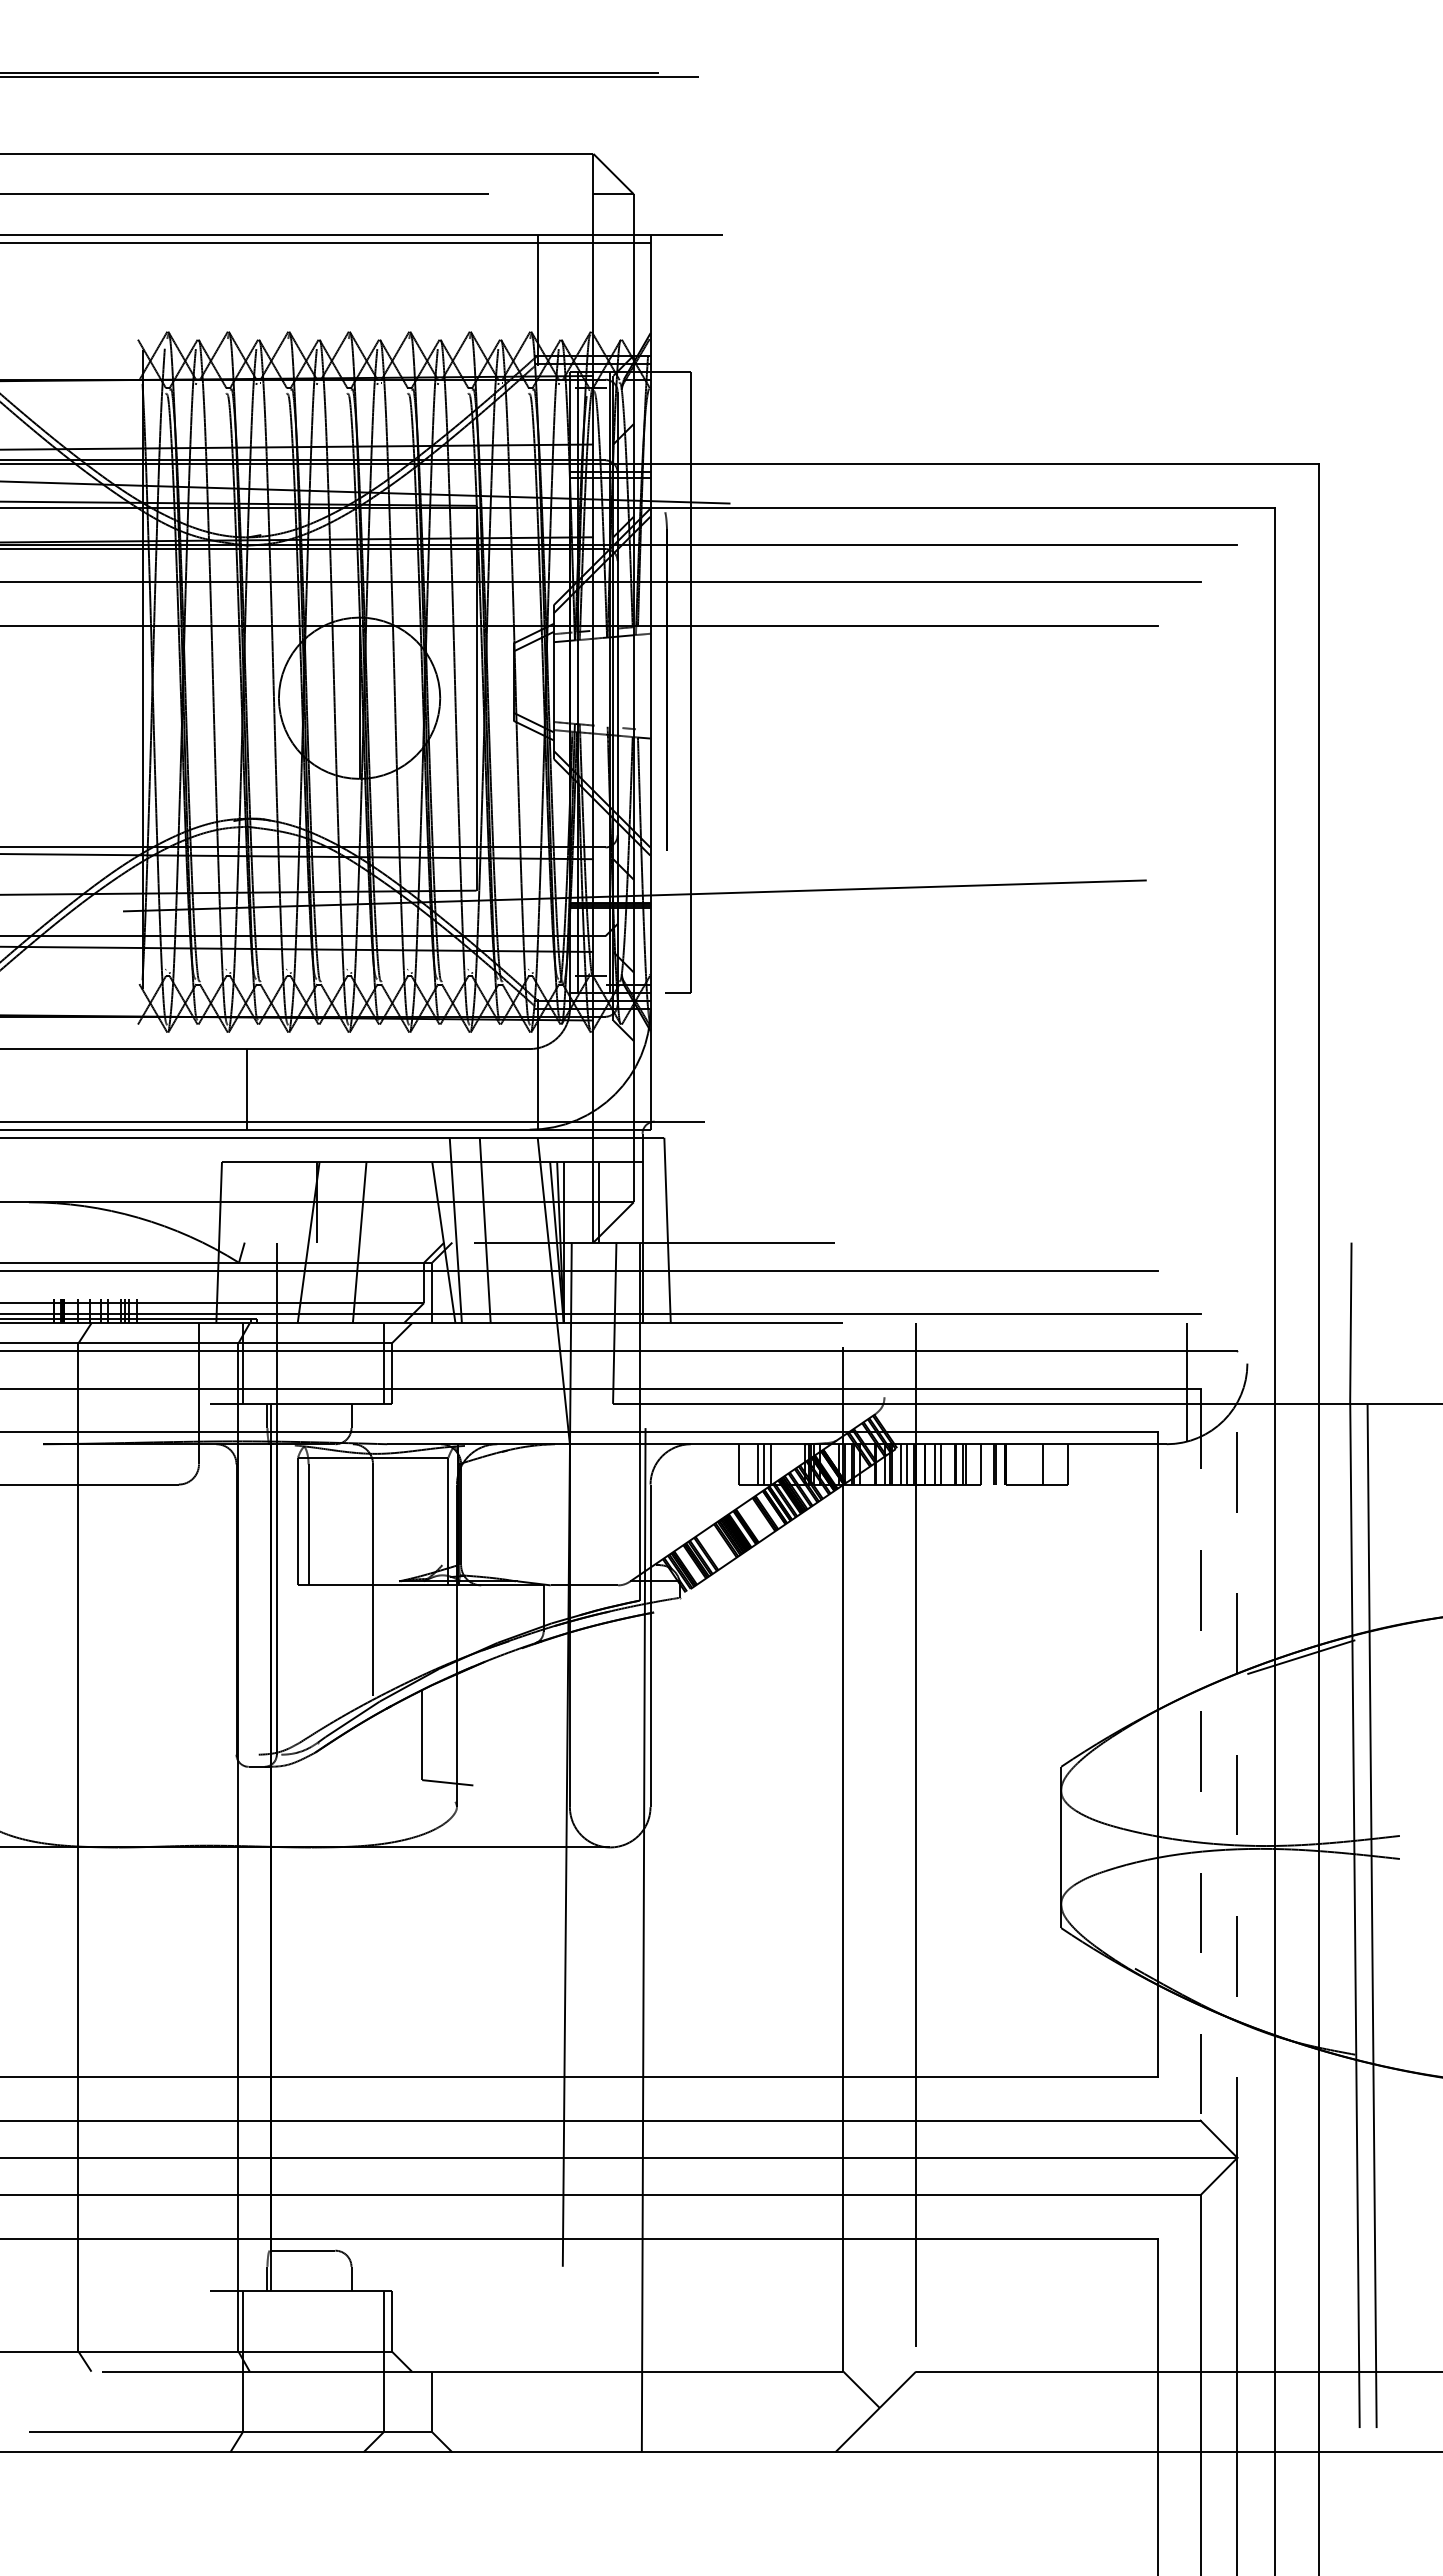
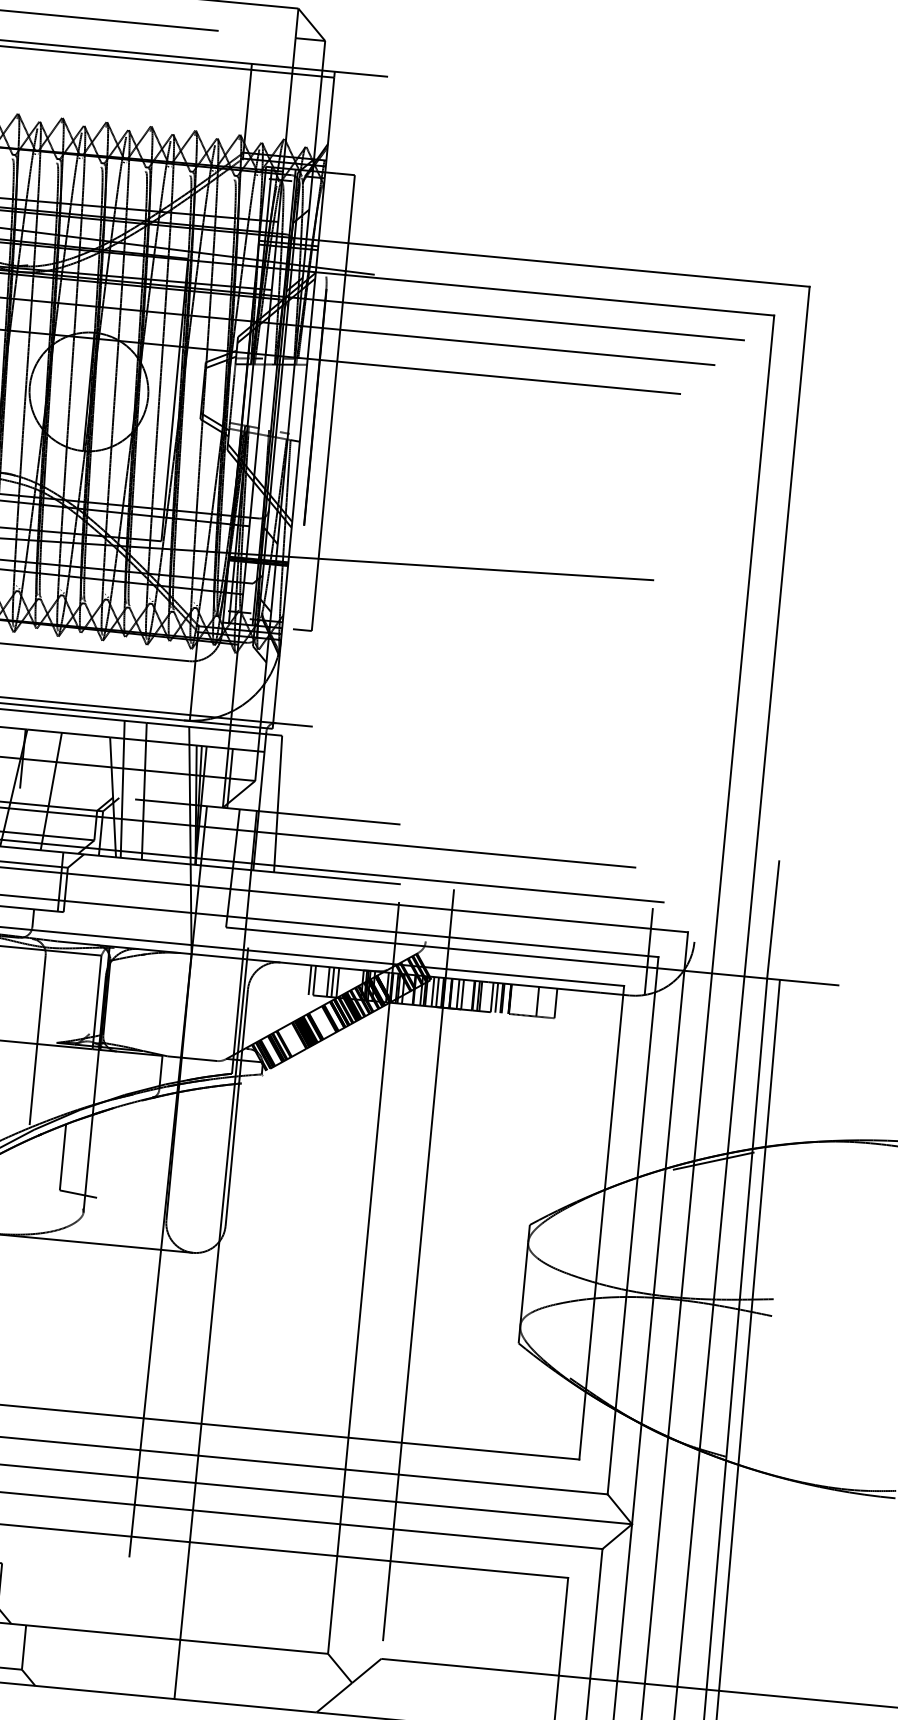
line: (733, 1464) -> (310, 980), added
line: (987, 1464) -> (496, 997), added
line: (1200, 1754) -> (632, 1225), dashed -> solid
line: (1237, 1754) -> (660, 1228), dashed -> solid

